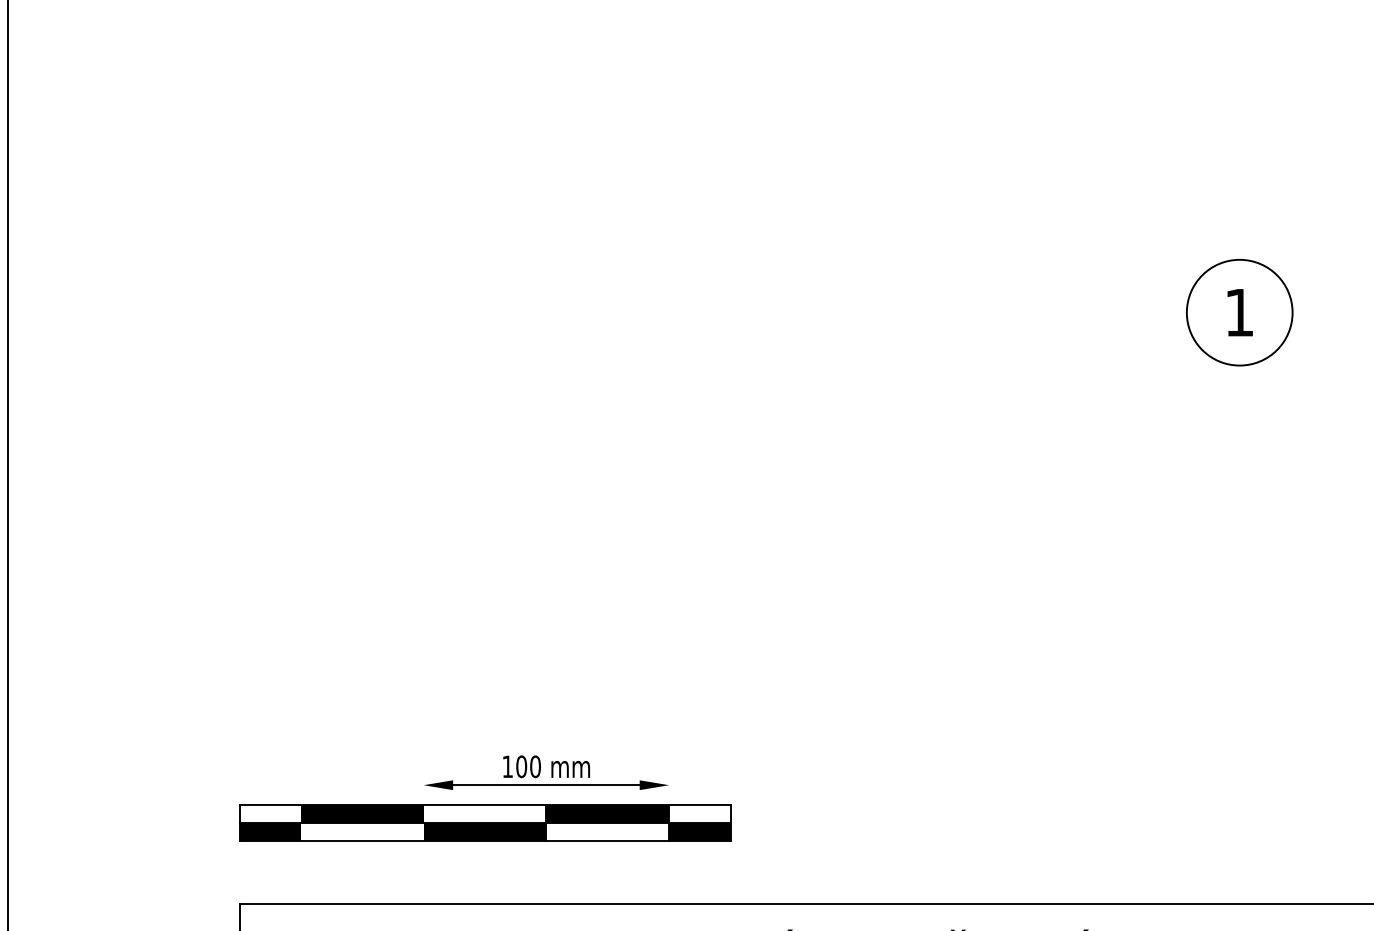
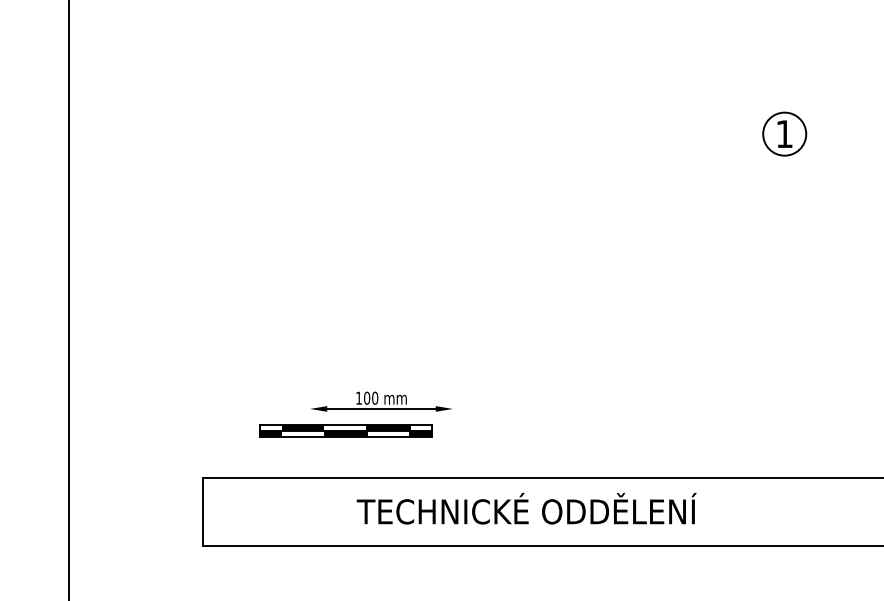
circle: (1239, 311) -> (784, 133), size x0.7
part: (484, 822) -> (345, 430), size x0.6

